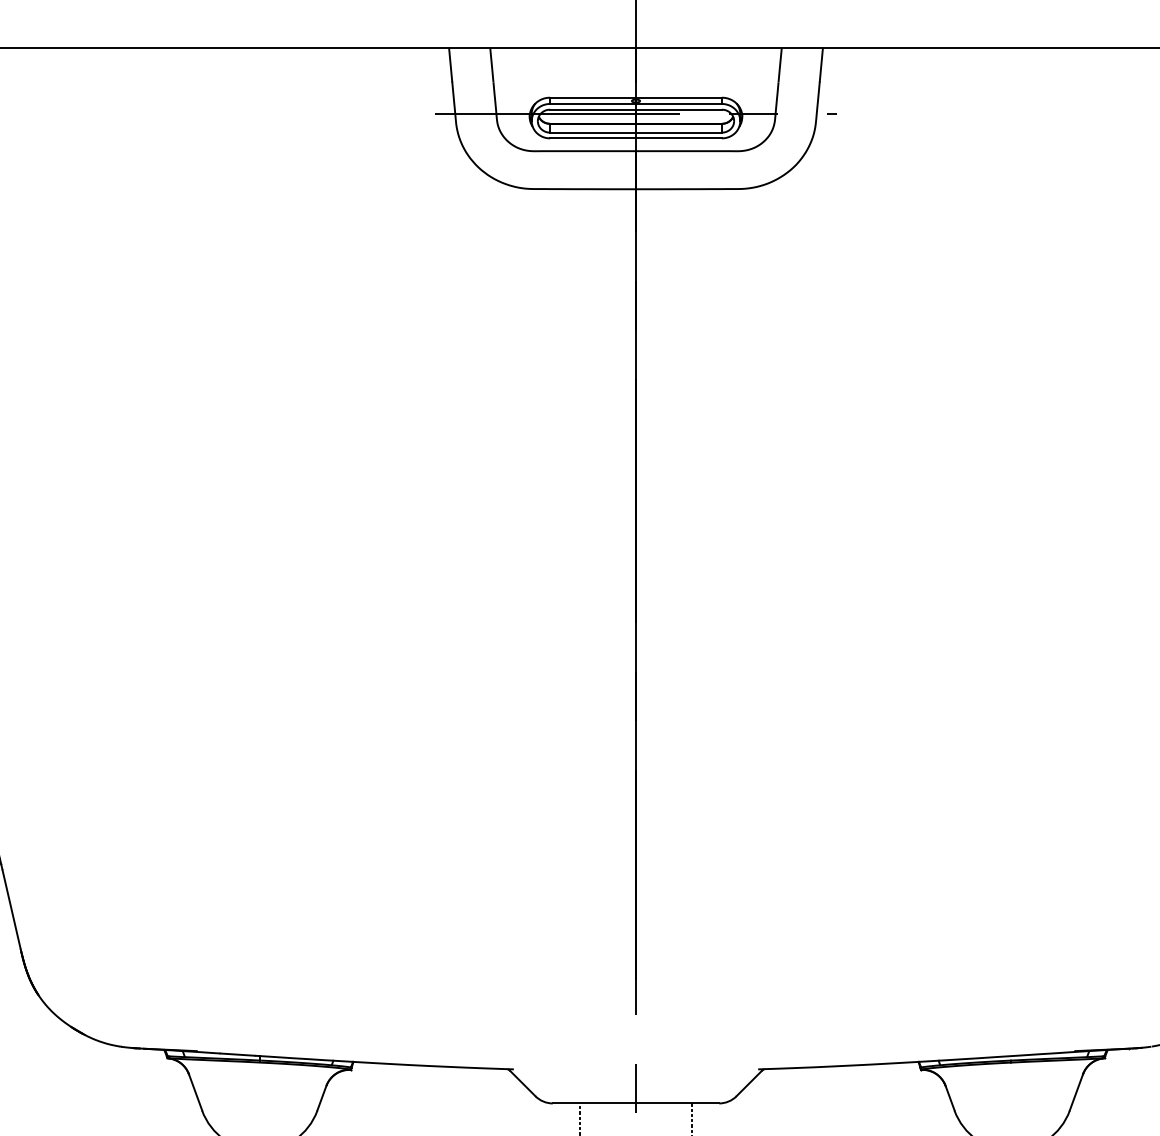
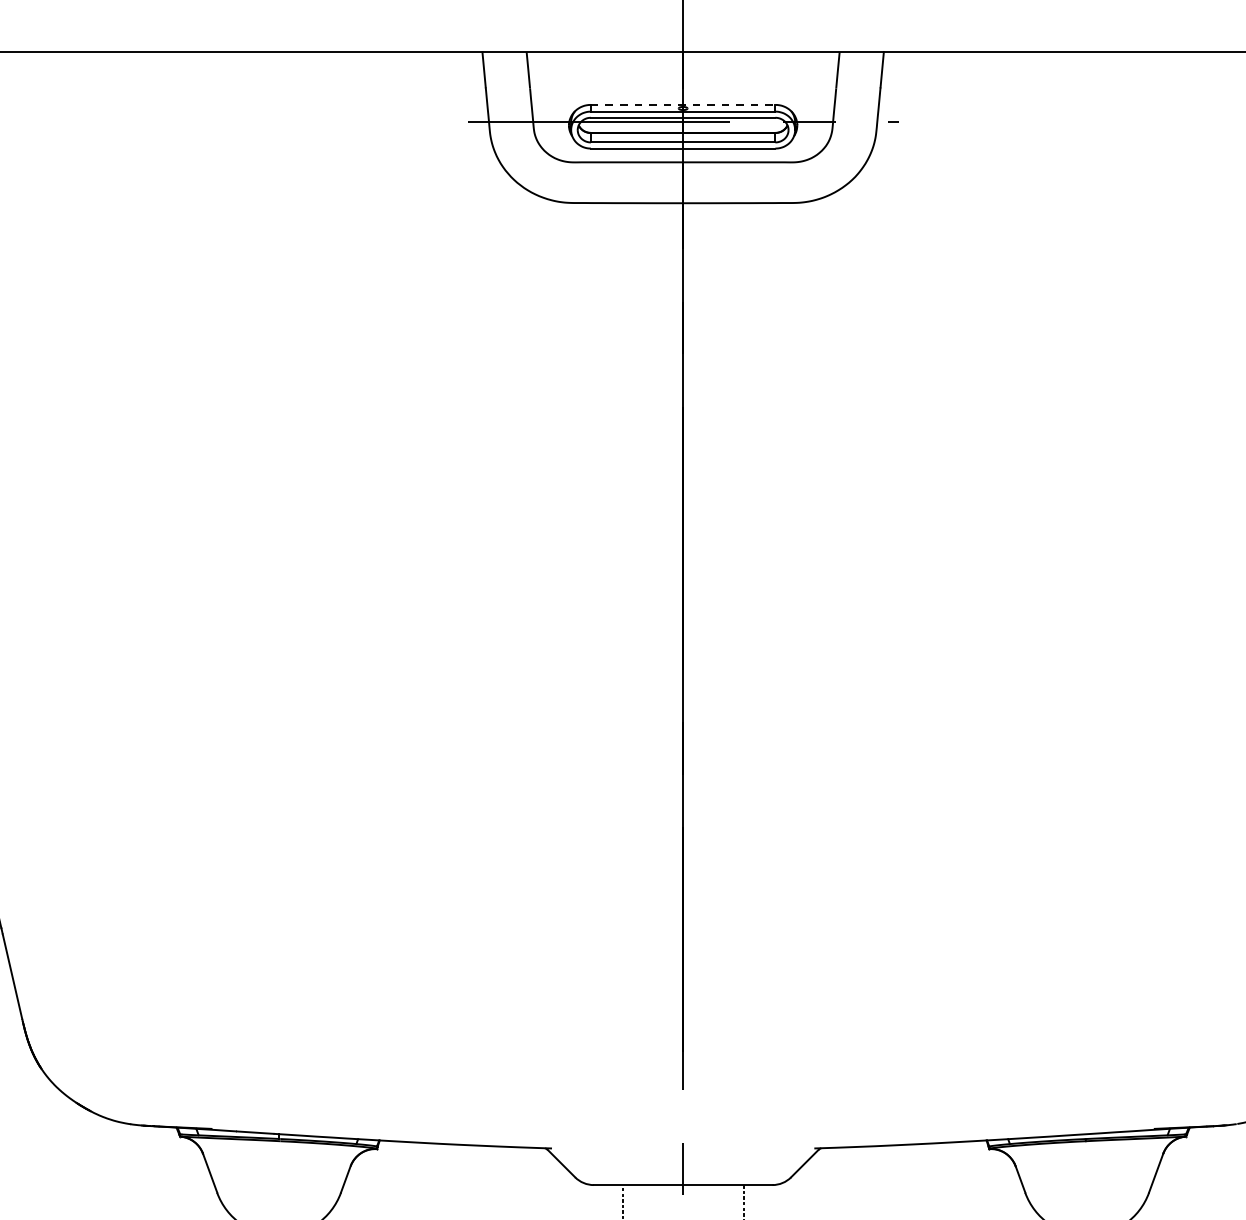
line: (636, 97) -> (683, 104), solid -> dashed

